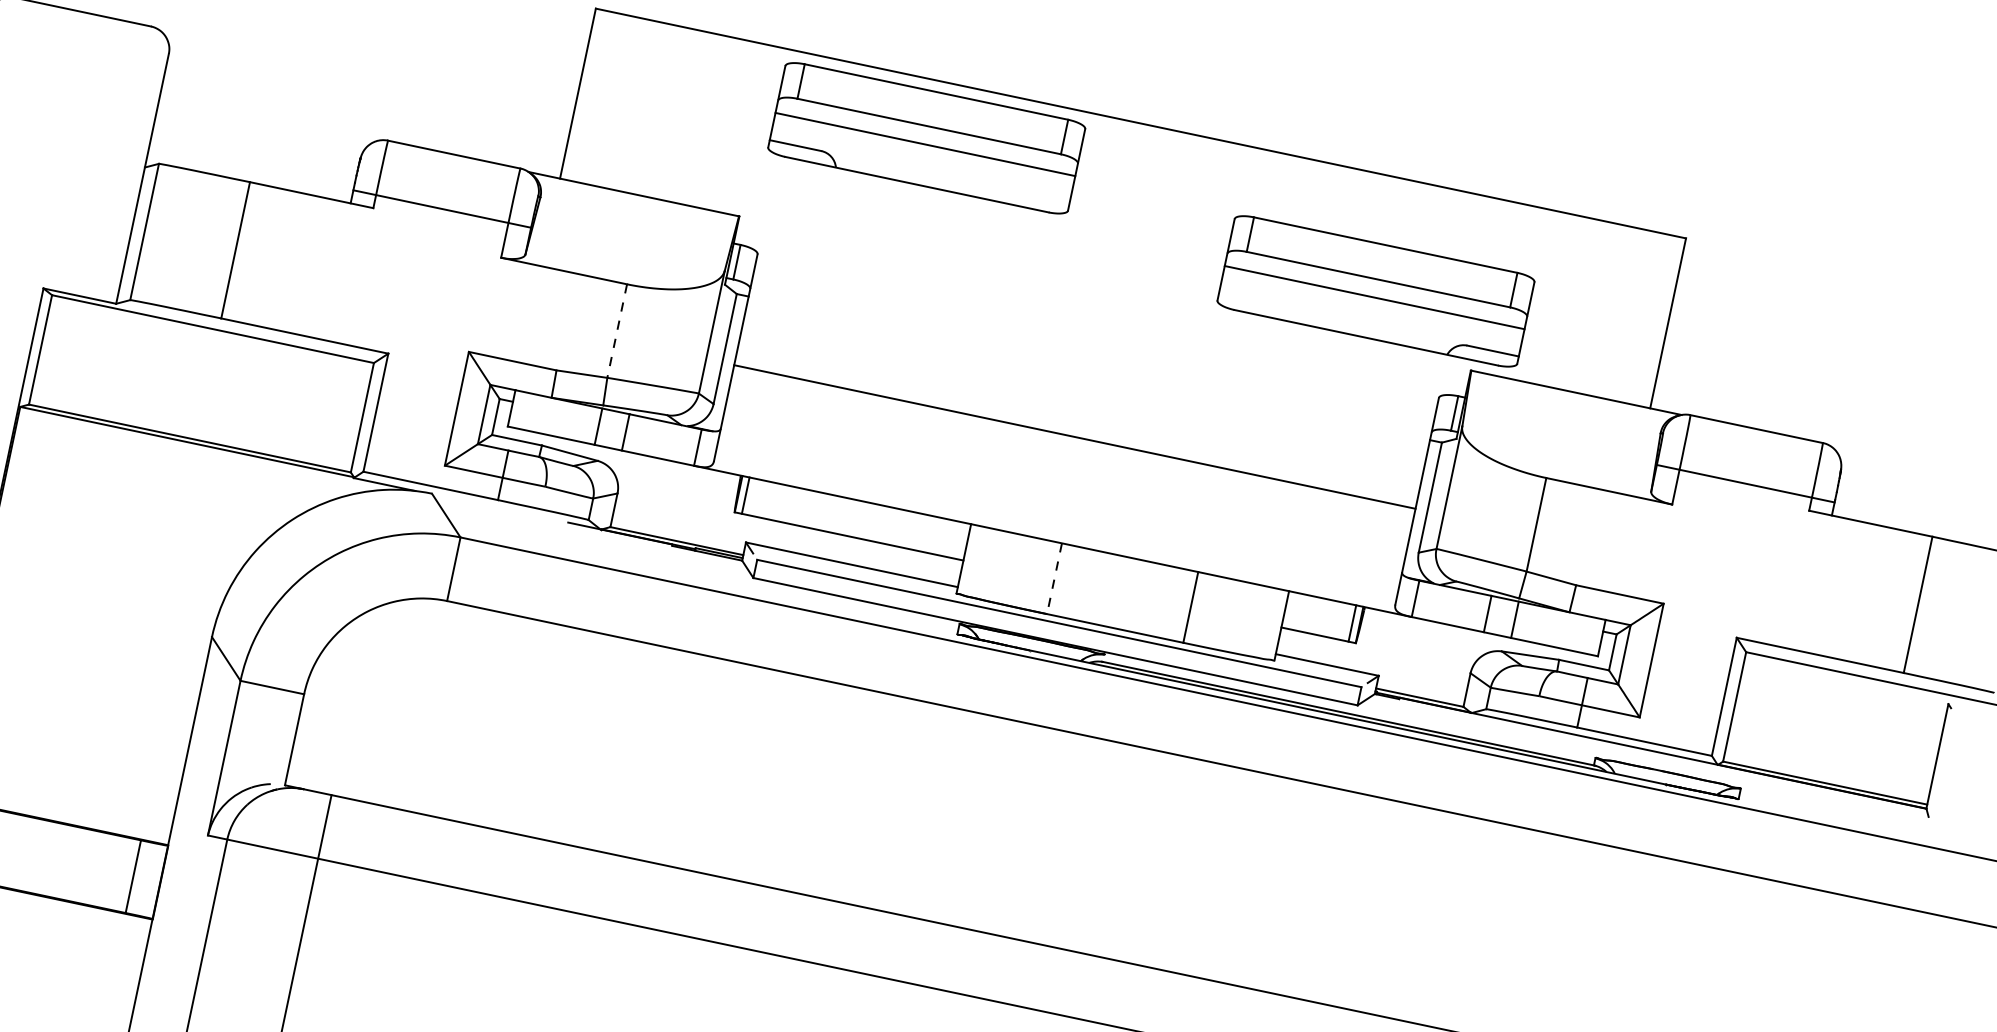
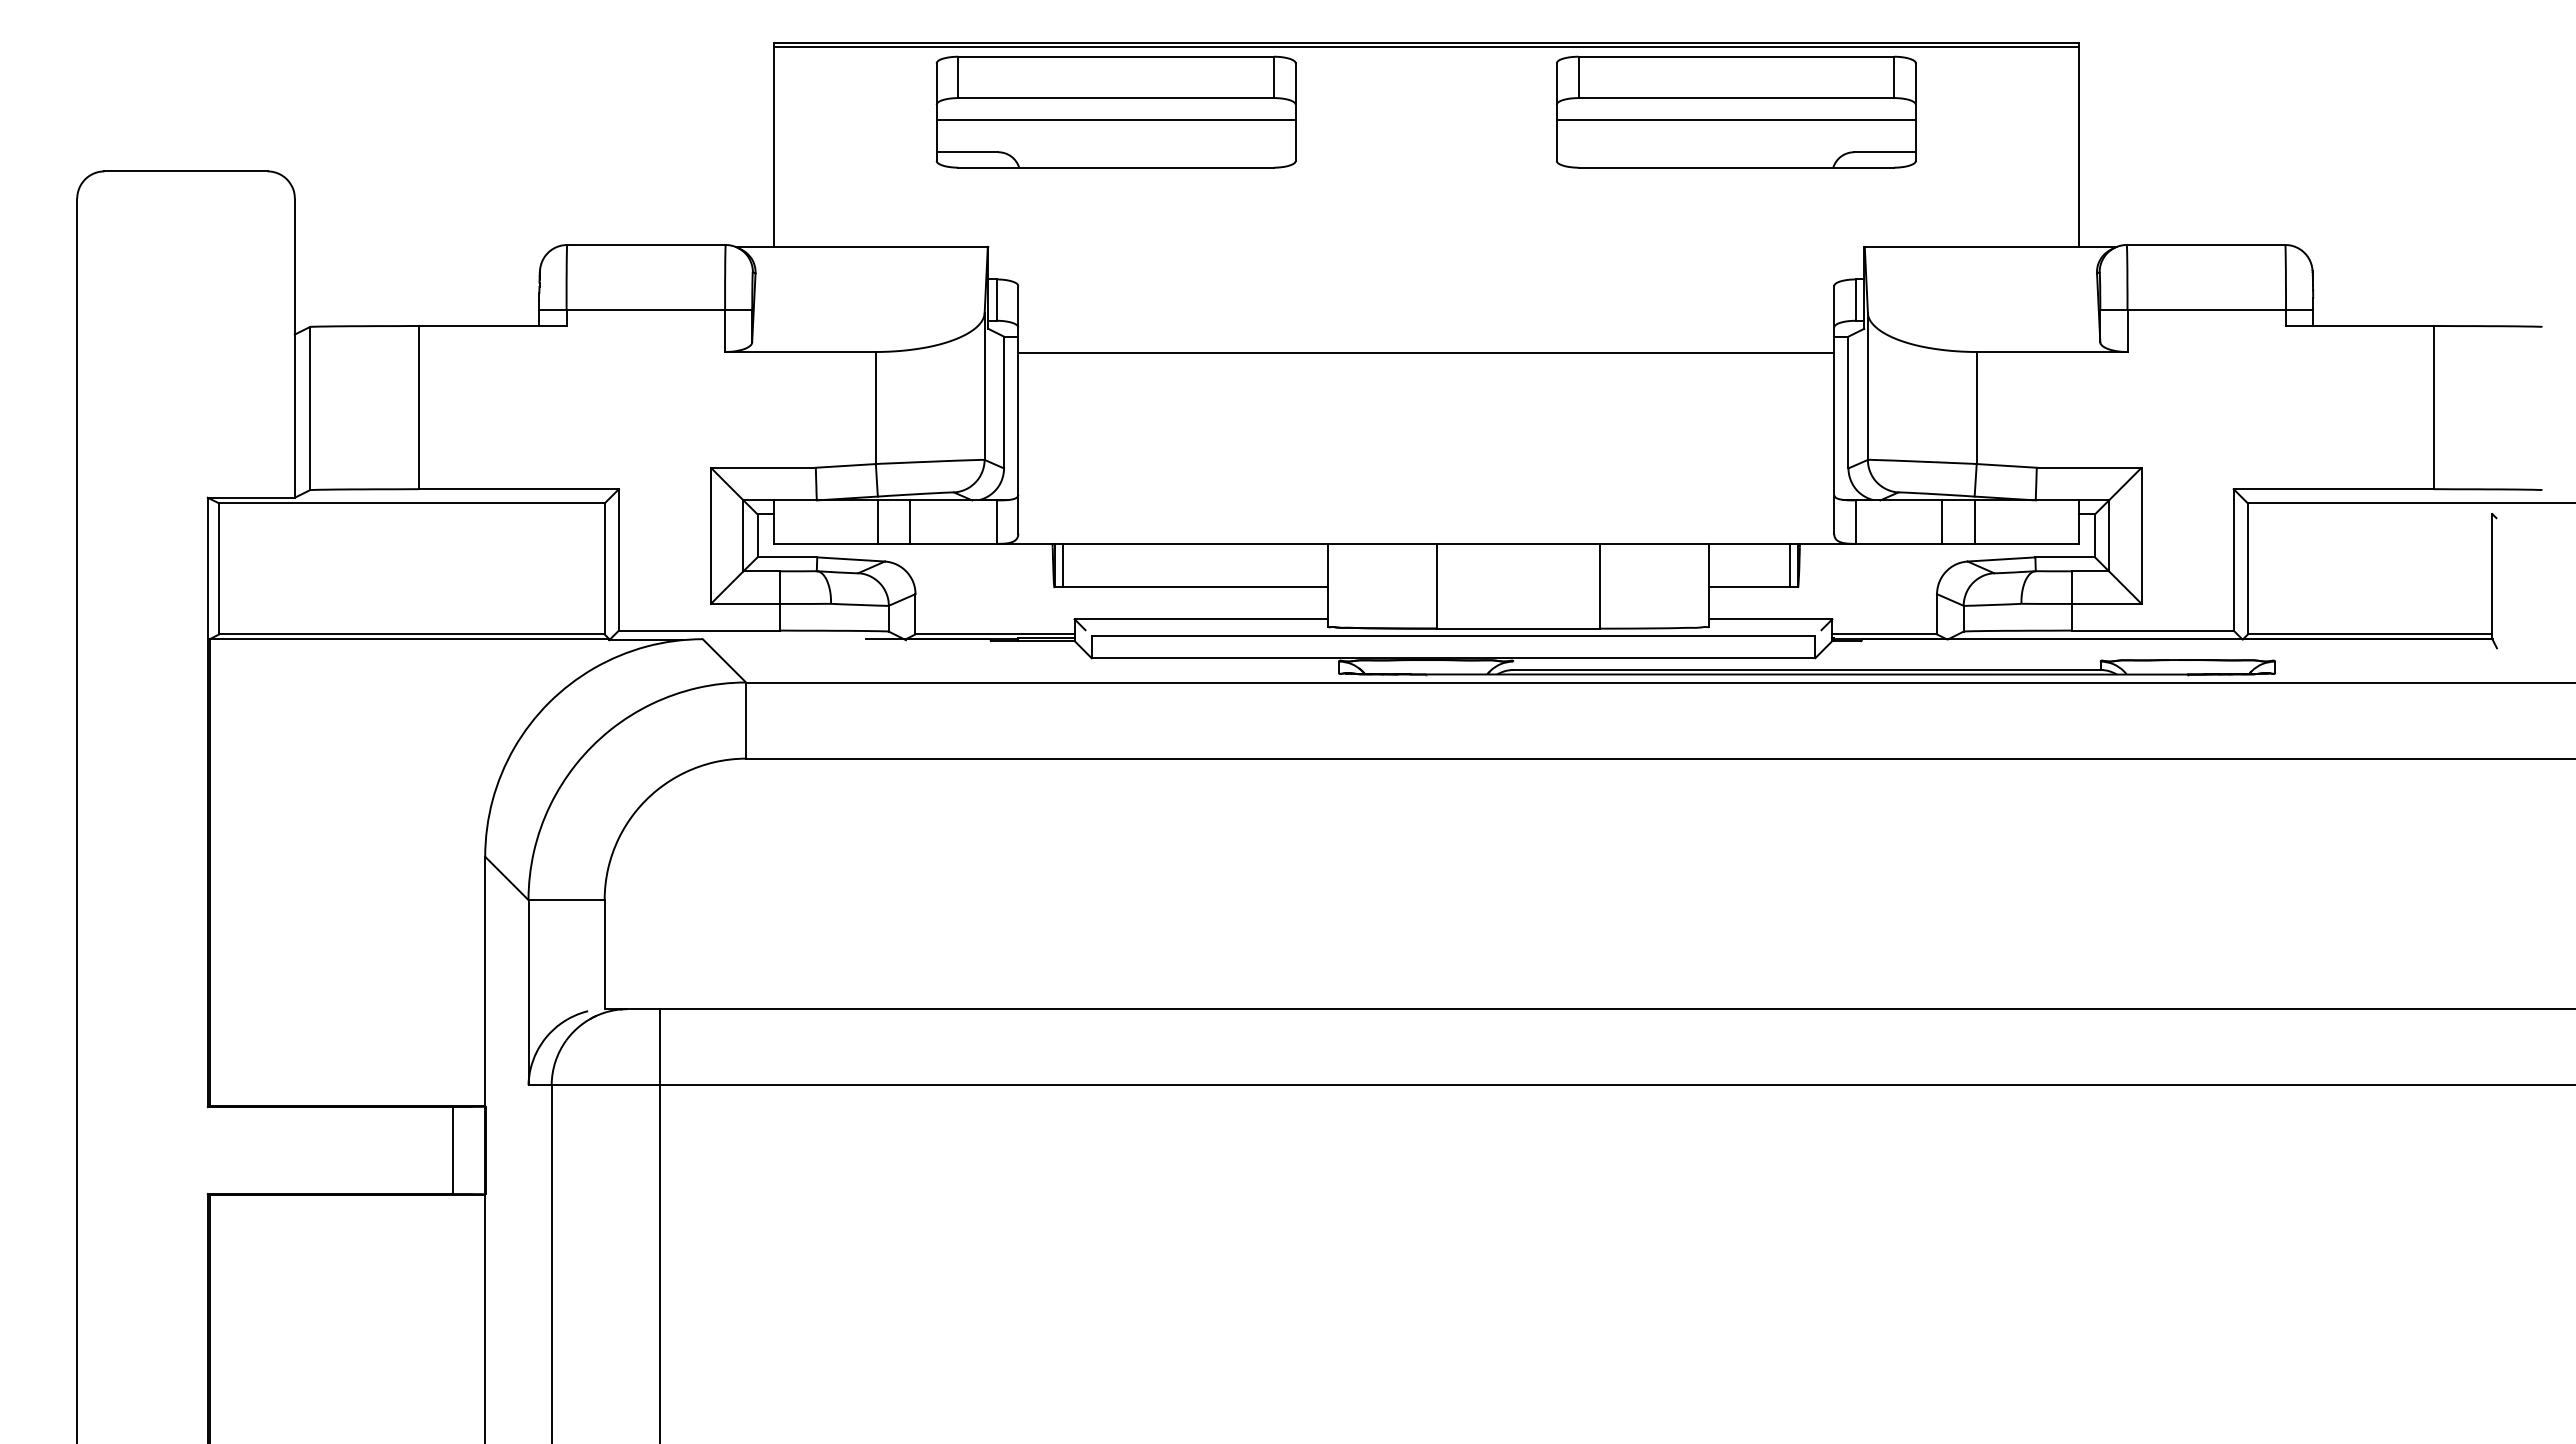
line: (1139, 126) -> (1425, 47), added
part: (926, 137) -> (1115, 111), moved
part: (1376, 290) -> (1736, 111), moved
line: (616, 331) -> (875, 408), dashed -> solid
line: (1075, 436) -> (1426, 352), moved
line: (1054, 578) -> (1437, 586), dashed -> solid

